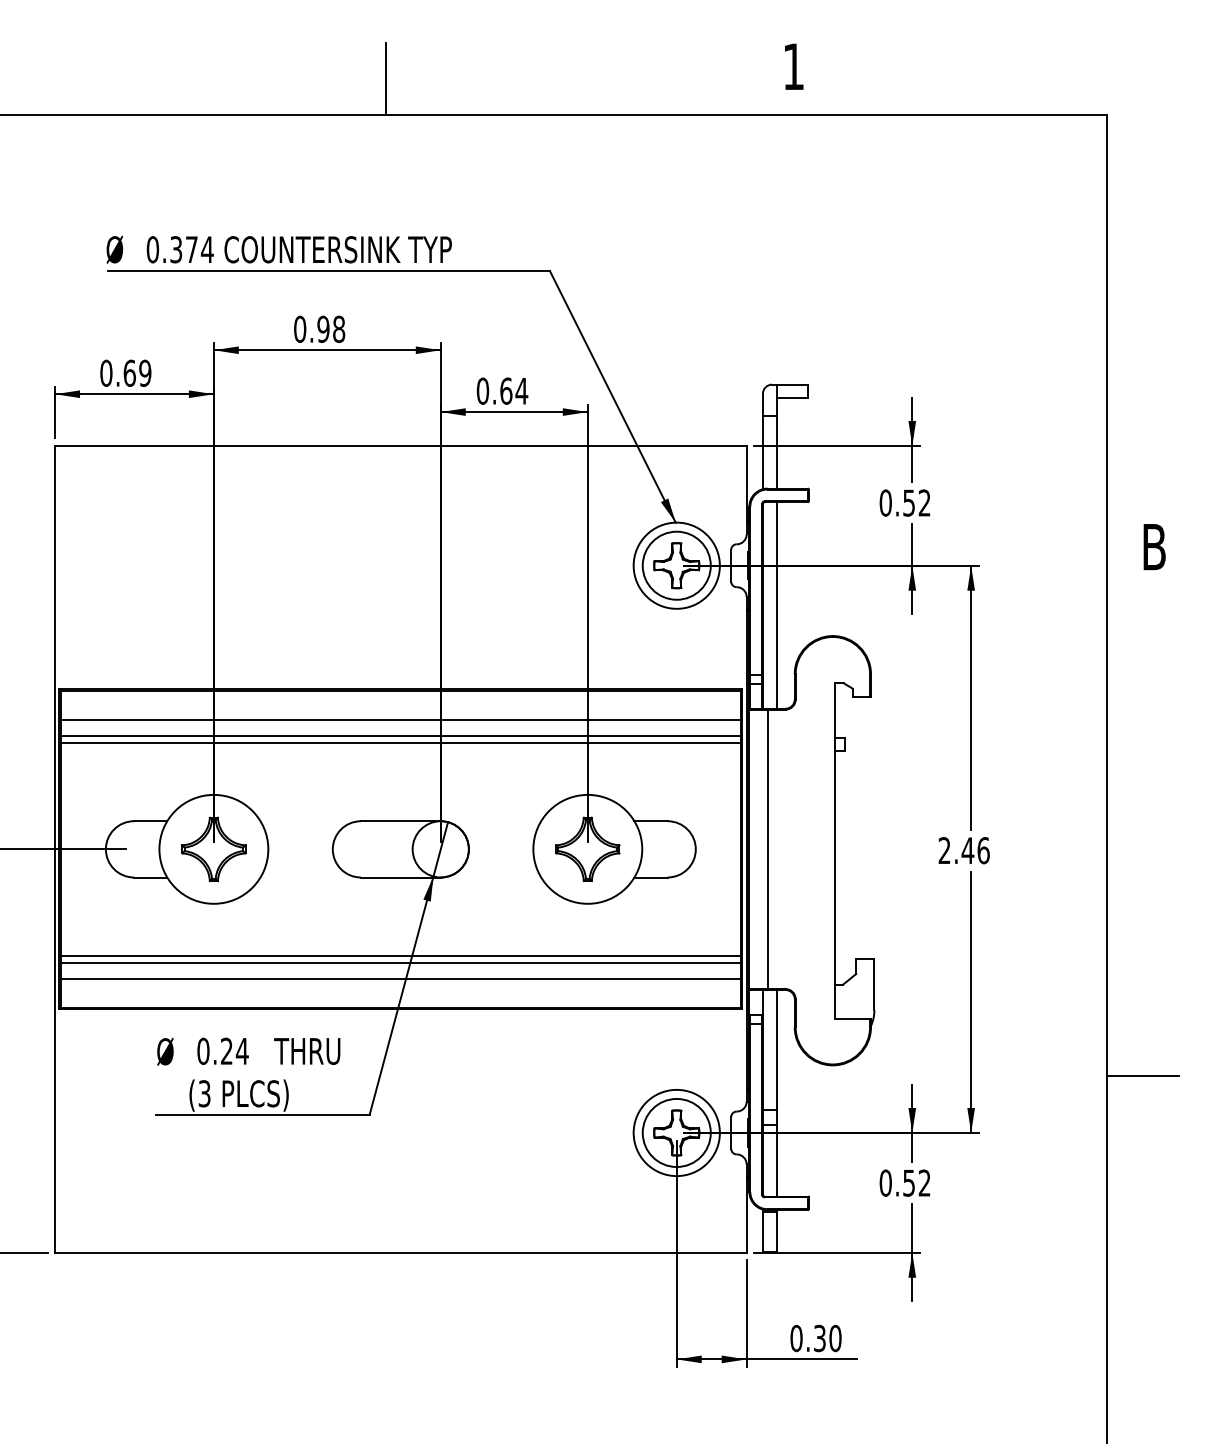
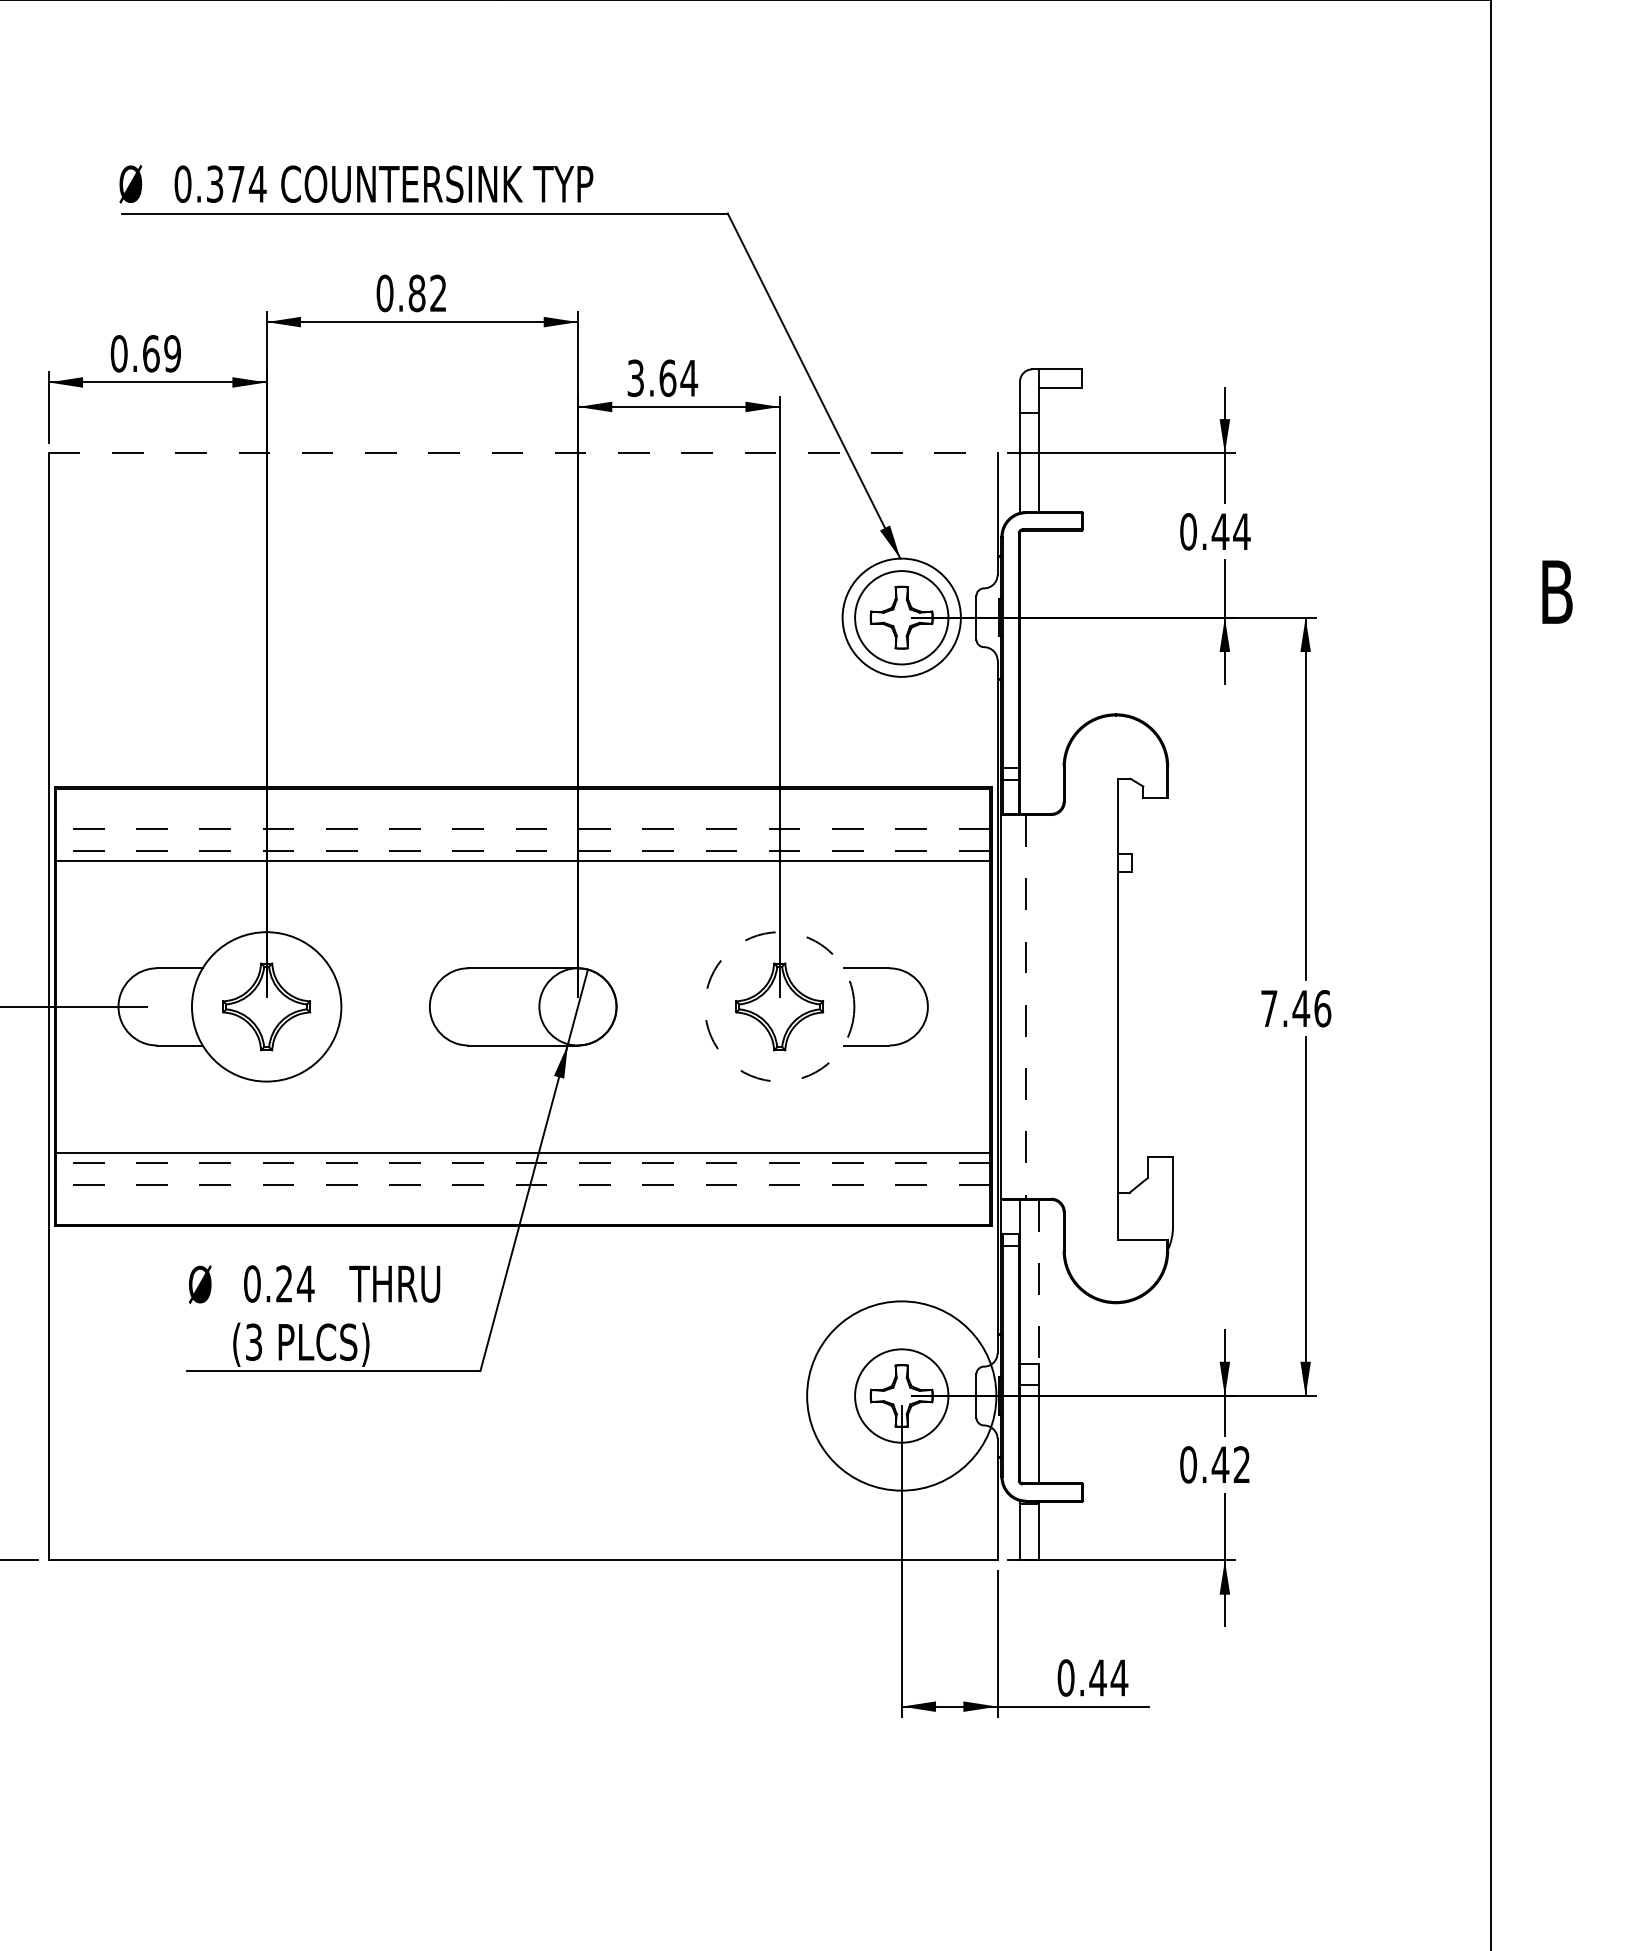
text: (331, 328) -> (428, 292), 0.98 -> 0.82
text: (482, 390) -> (635, 377), 0.64 -> 3.64
line: (400, 445) -> (522, 452), solid -> dashed
text: (916, 502) -> (1230, 530), 0.52 -> 0.44
line: (776, 605) -> (1038, 672), removed
line: (400, 719) -> (522, 828), solid -> dashed
line: (400, 735) -> (522, 850), solid -> dashed
circle: (587, 848) -> (779, 1005), solid -> dashed
line: (767, 849) -> (1026, 1007), solid -> dashed
text: (944, 850) -> (1269, 1008), 2.46 -> 7.46
line: (400, 962) -> (522, 1162), solid -> dashed
line: (400, 979) -> (522, 1185), solid -> dashed
line: (776, 1049) -> (1038, 1281), solid -> dashed
line: (1142, 1075) -> (1540, 1317), removed
circle: (676, 1132) -> (901, 1395), size x1.6
text: (908, 1183) -> (1219, 1465), 0.52 -> 0.42
text: (827, 1338) -> (1108, 1677), 0.30 -> 0.44

